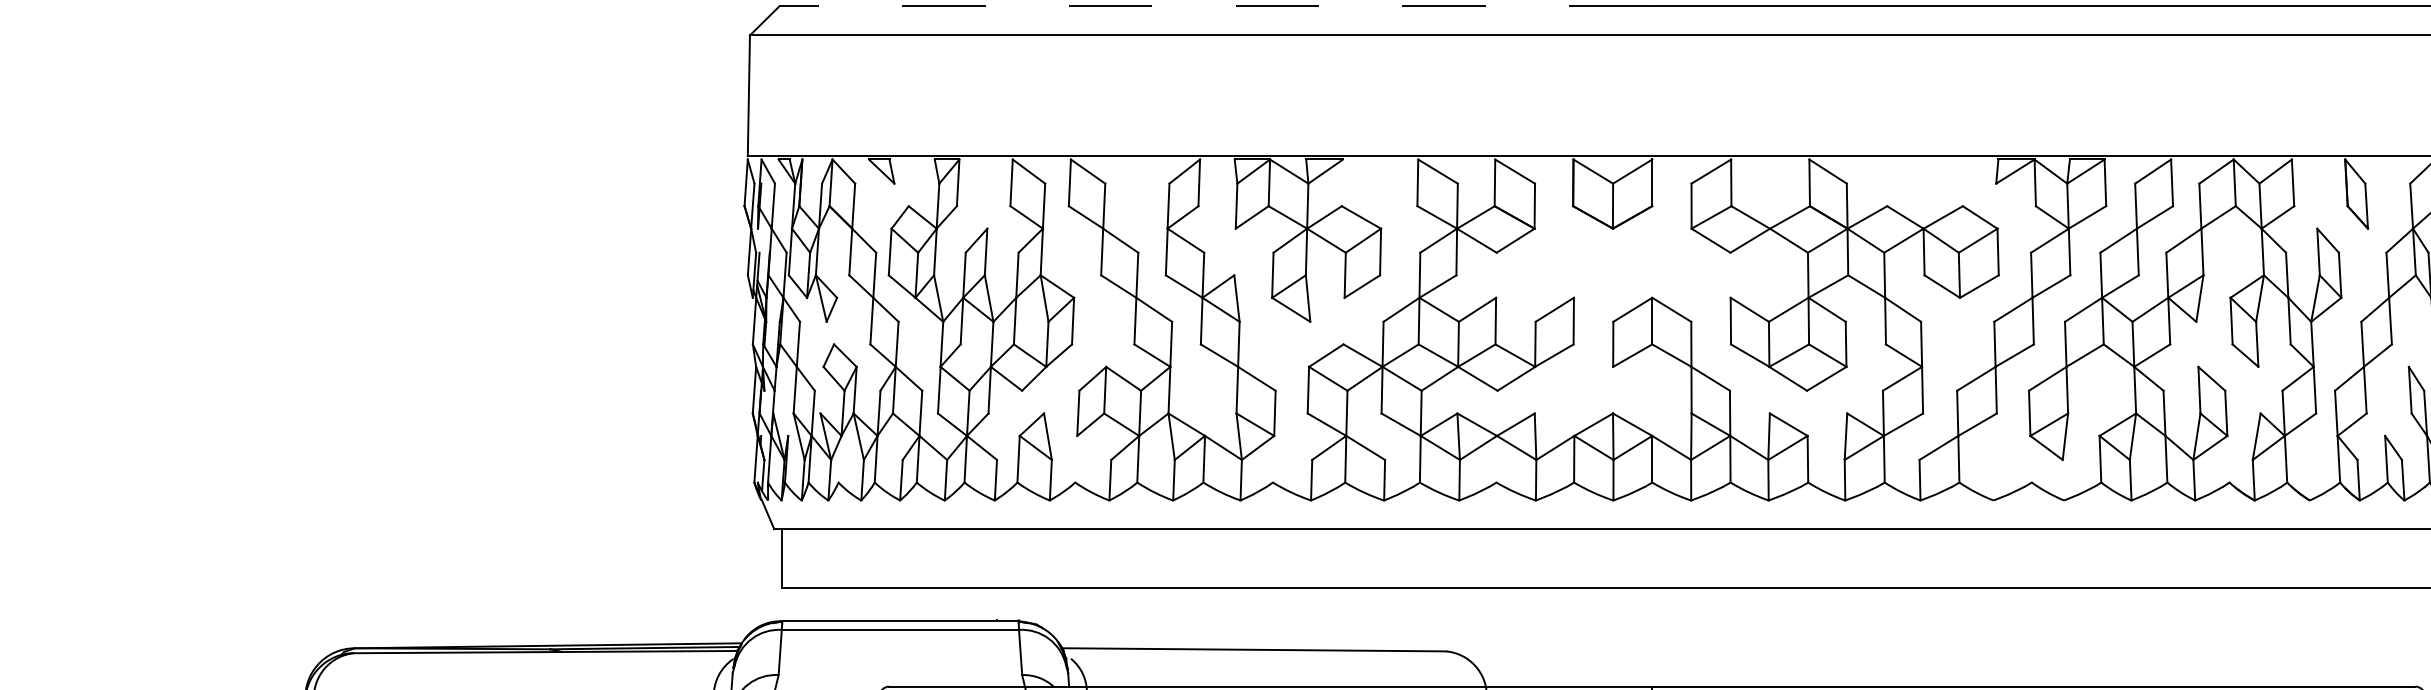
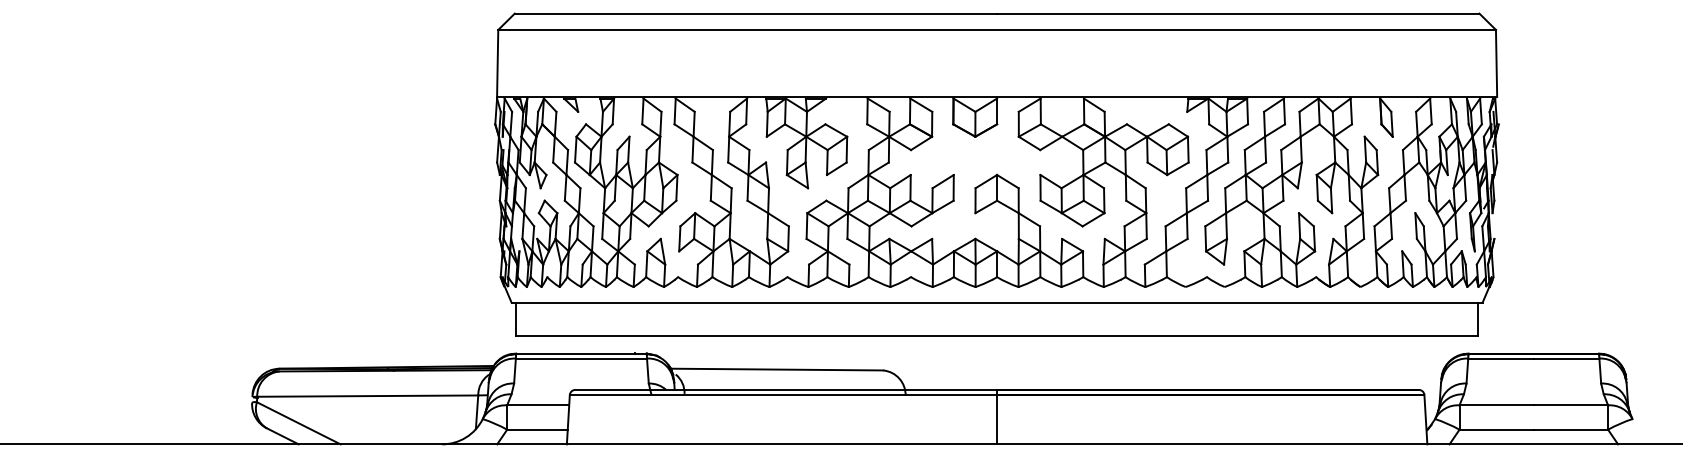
line: (1215, 5) -> (755, 13), dashed -> solid

